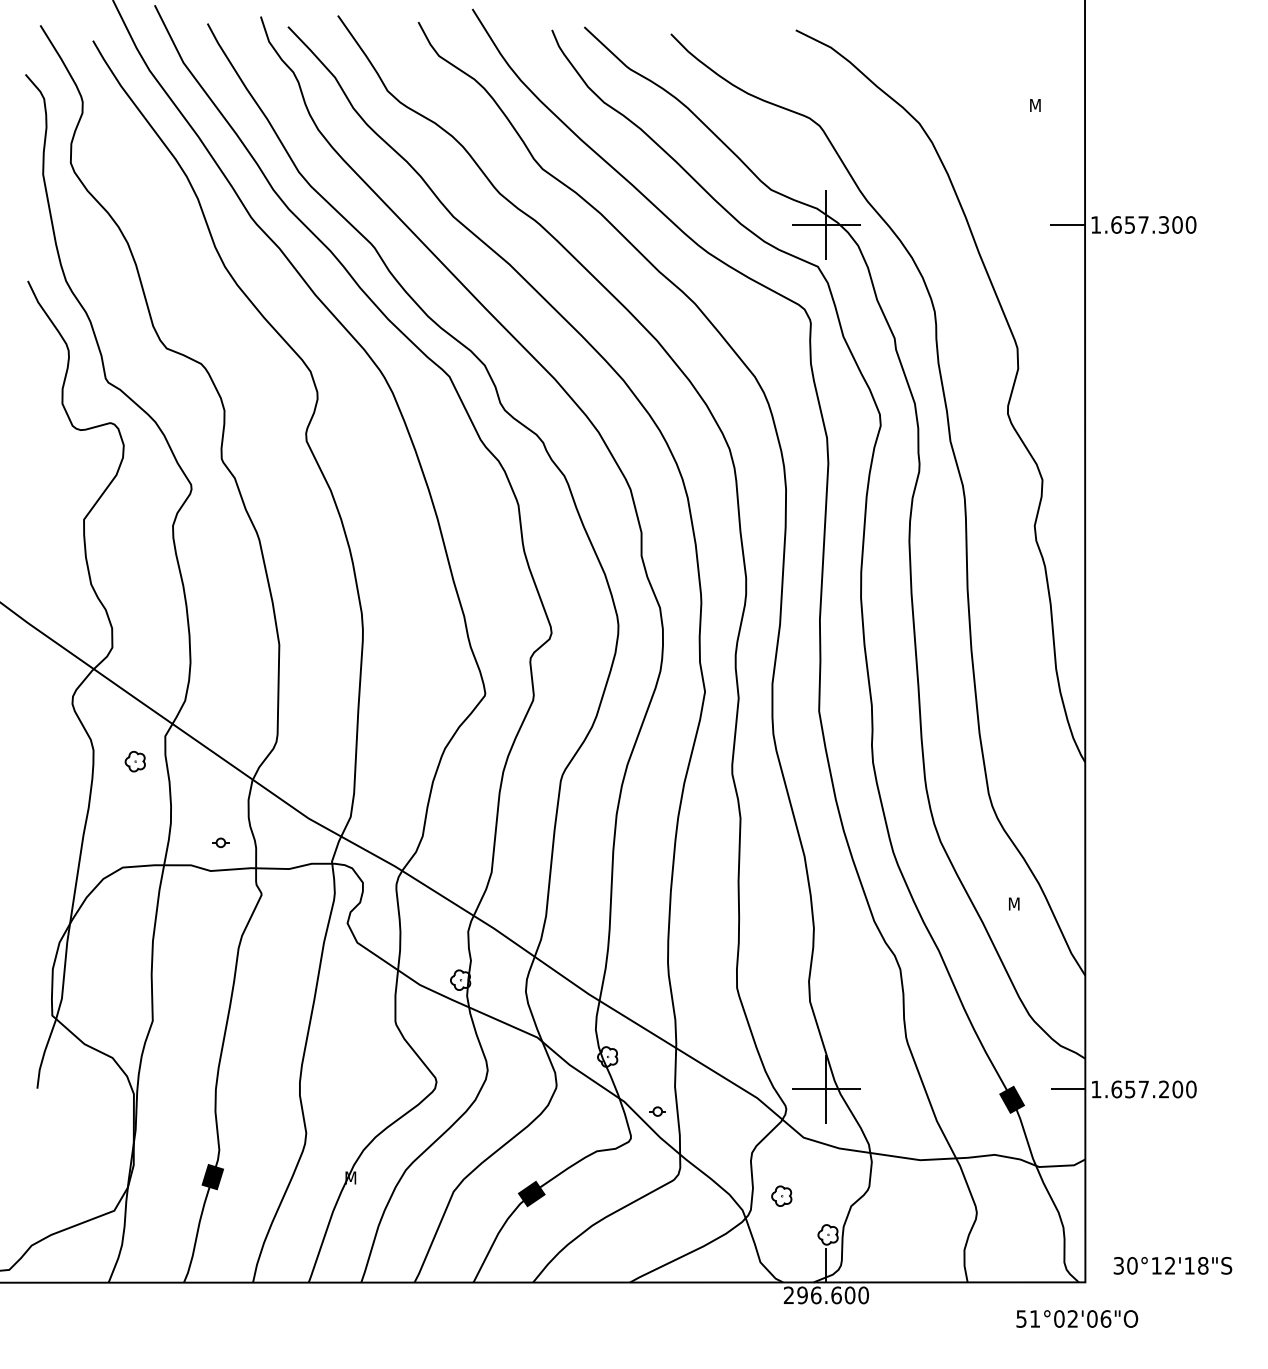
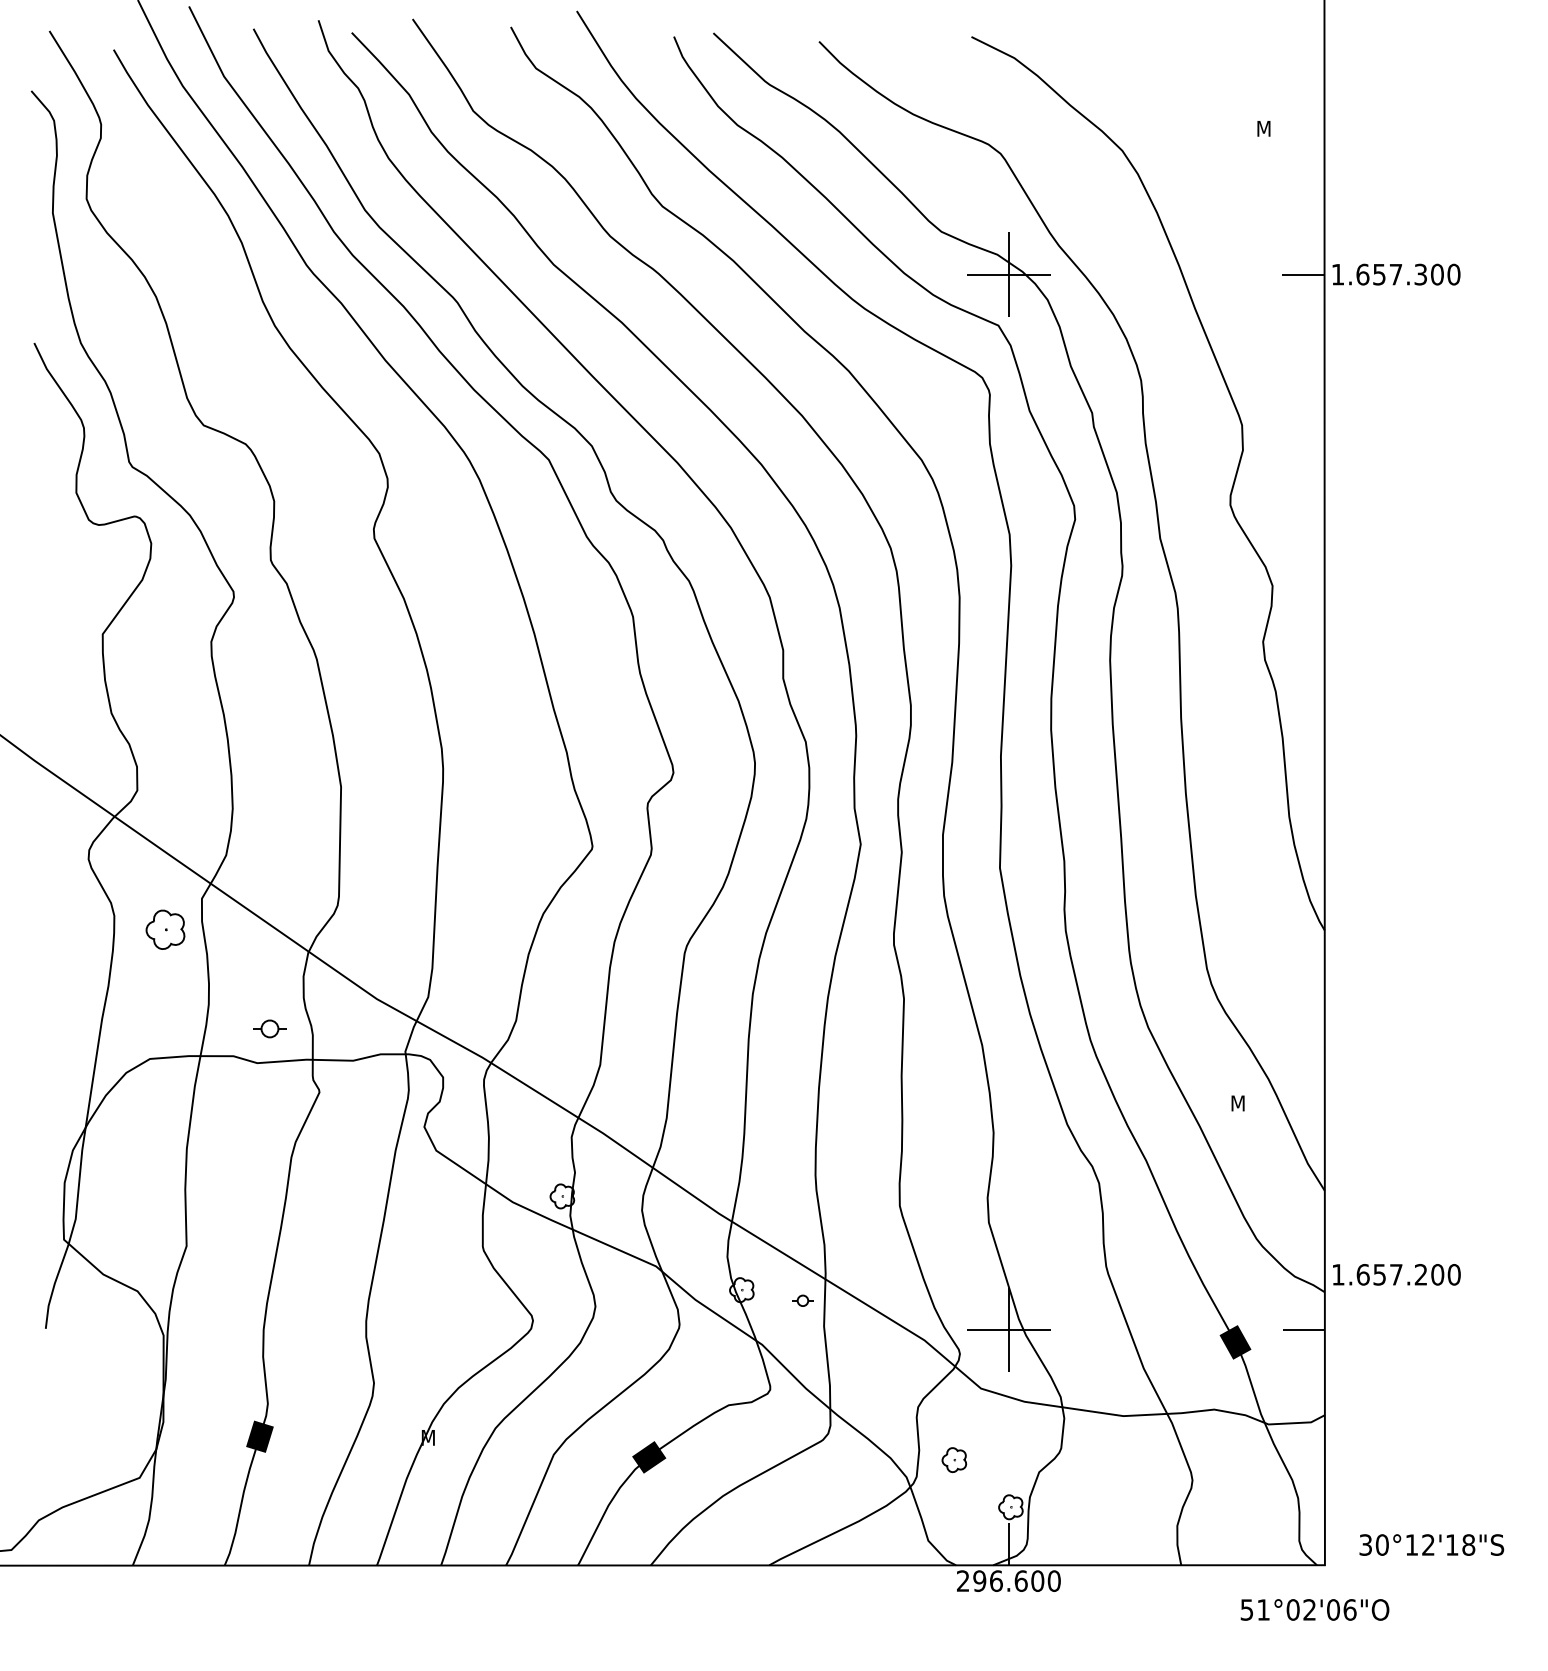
part: (134, 761) -> (164, 929), size x1.6
part: (220, 842) -> (269, 1028), size x1.6
text: (1144, 1089) -> (1396, 1274), moved
part: (657, 1111) -> (802, 1300), moved

